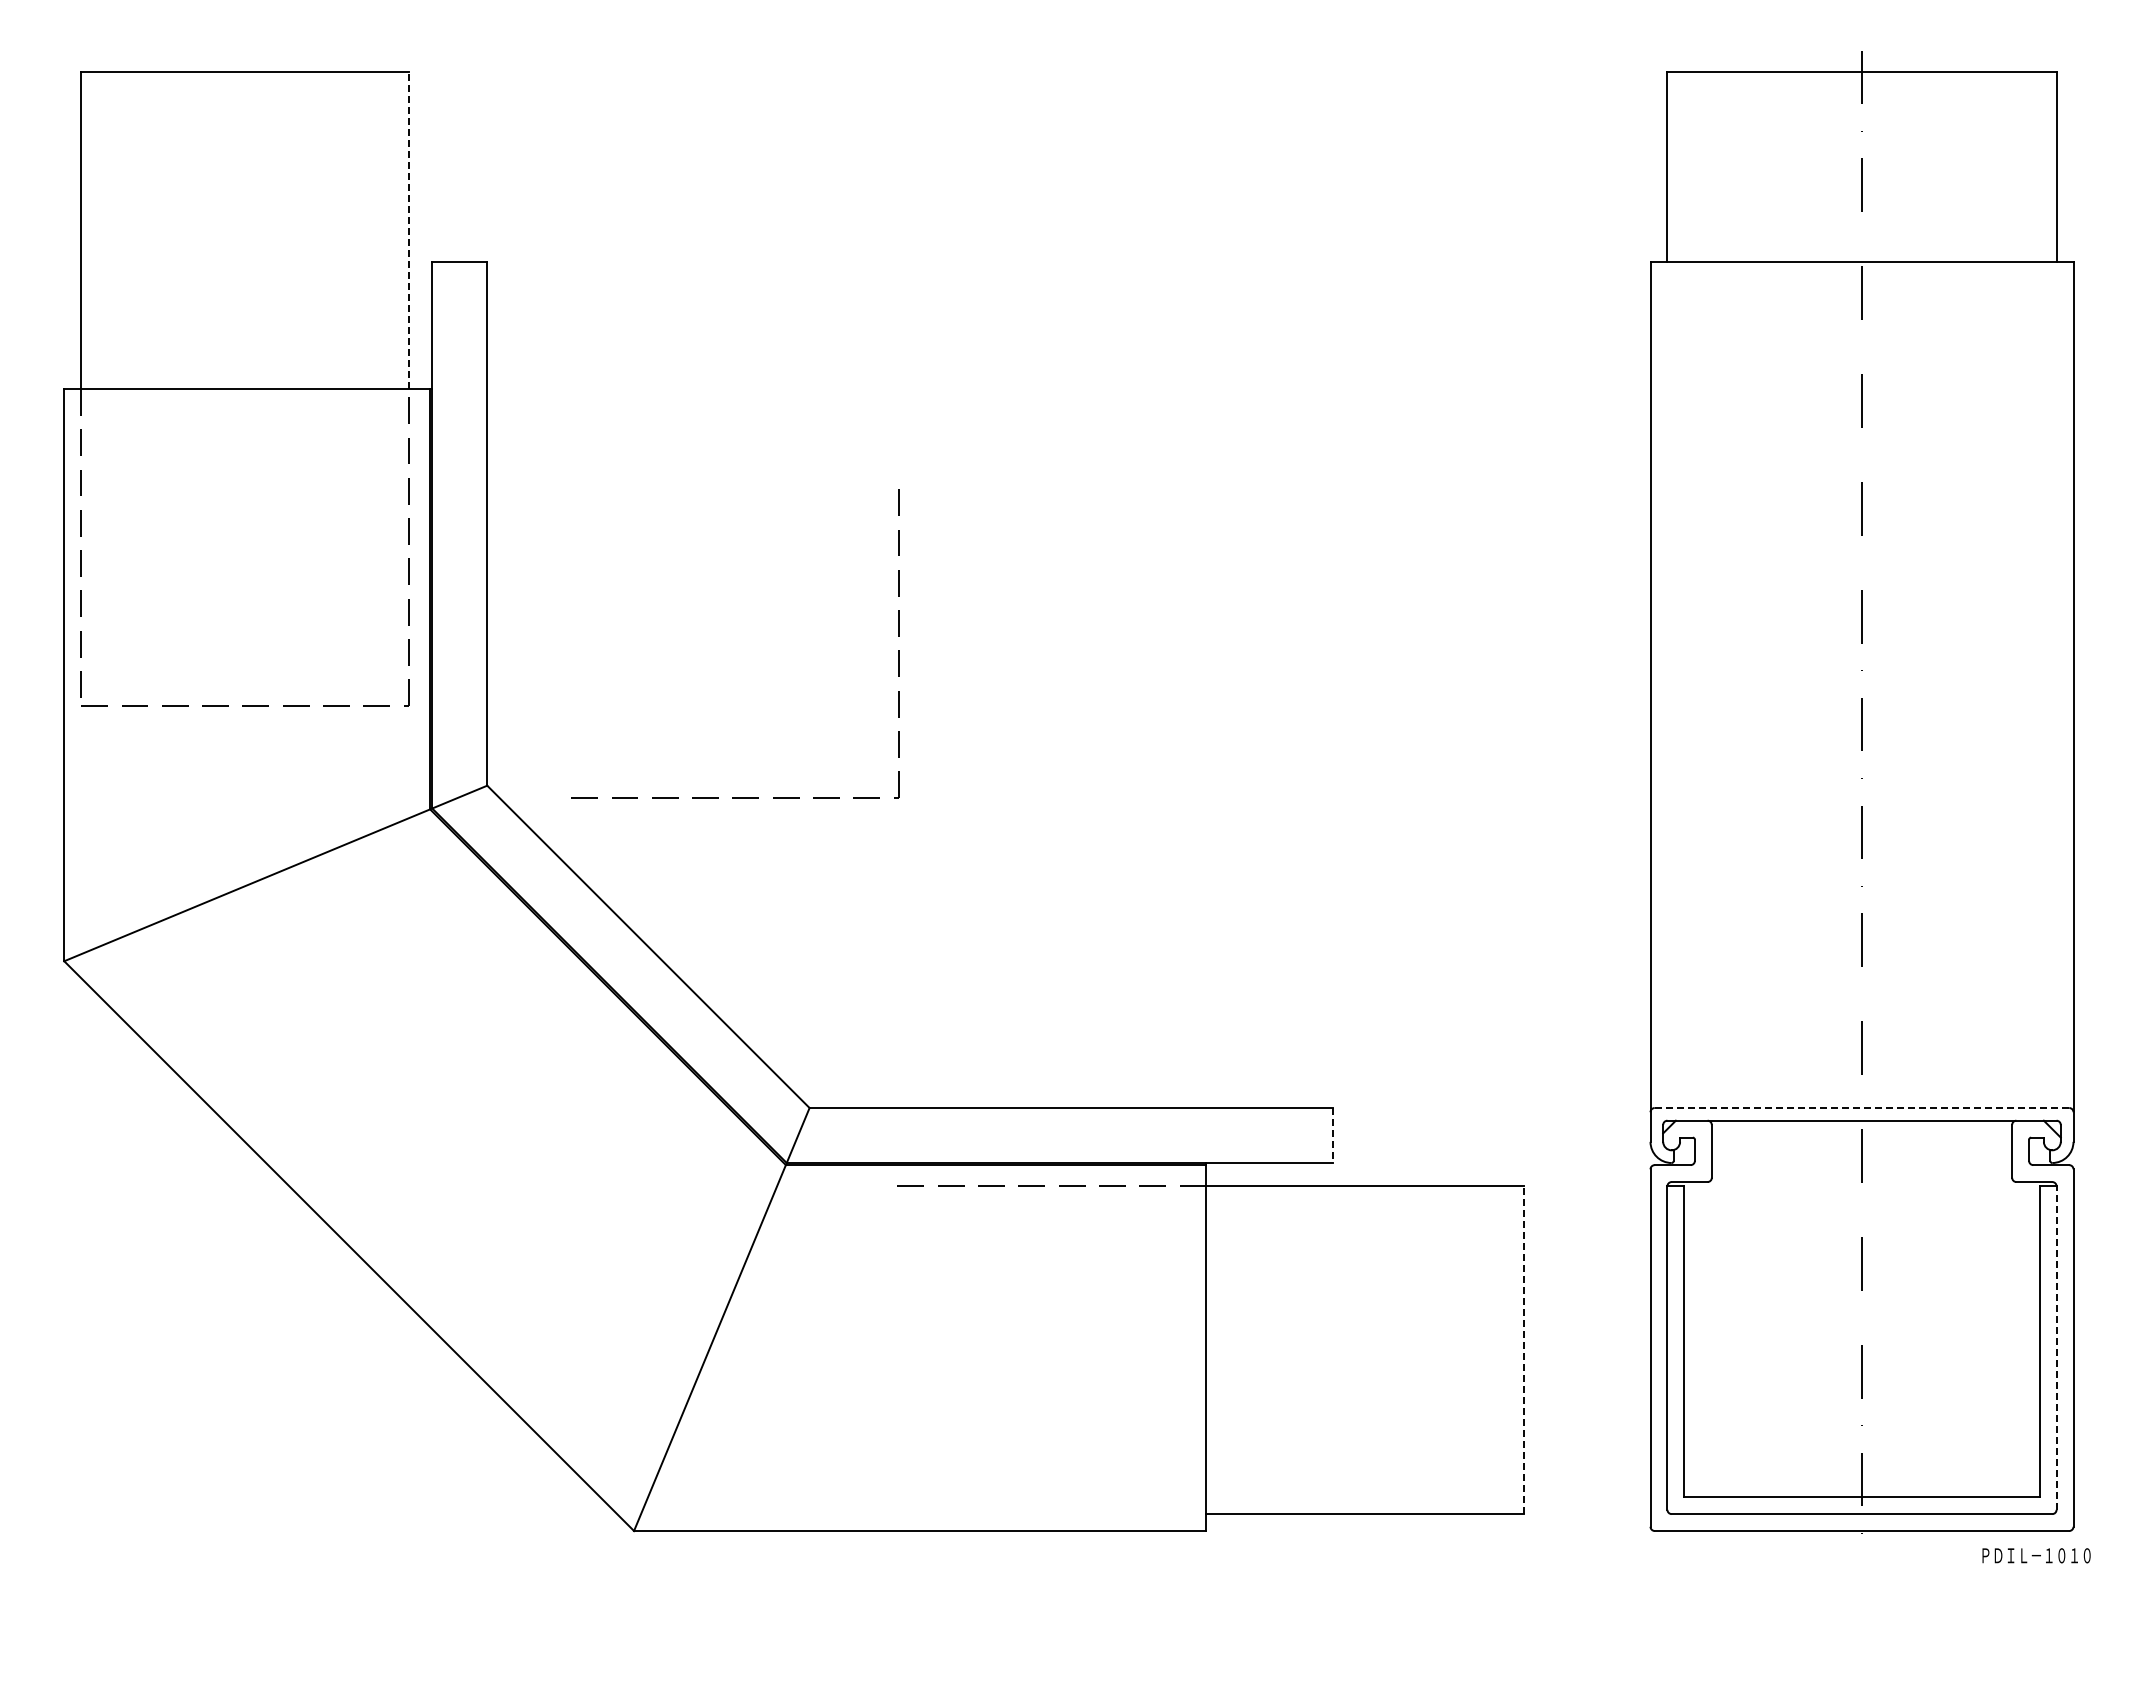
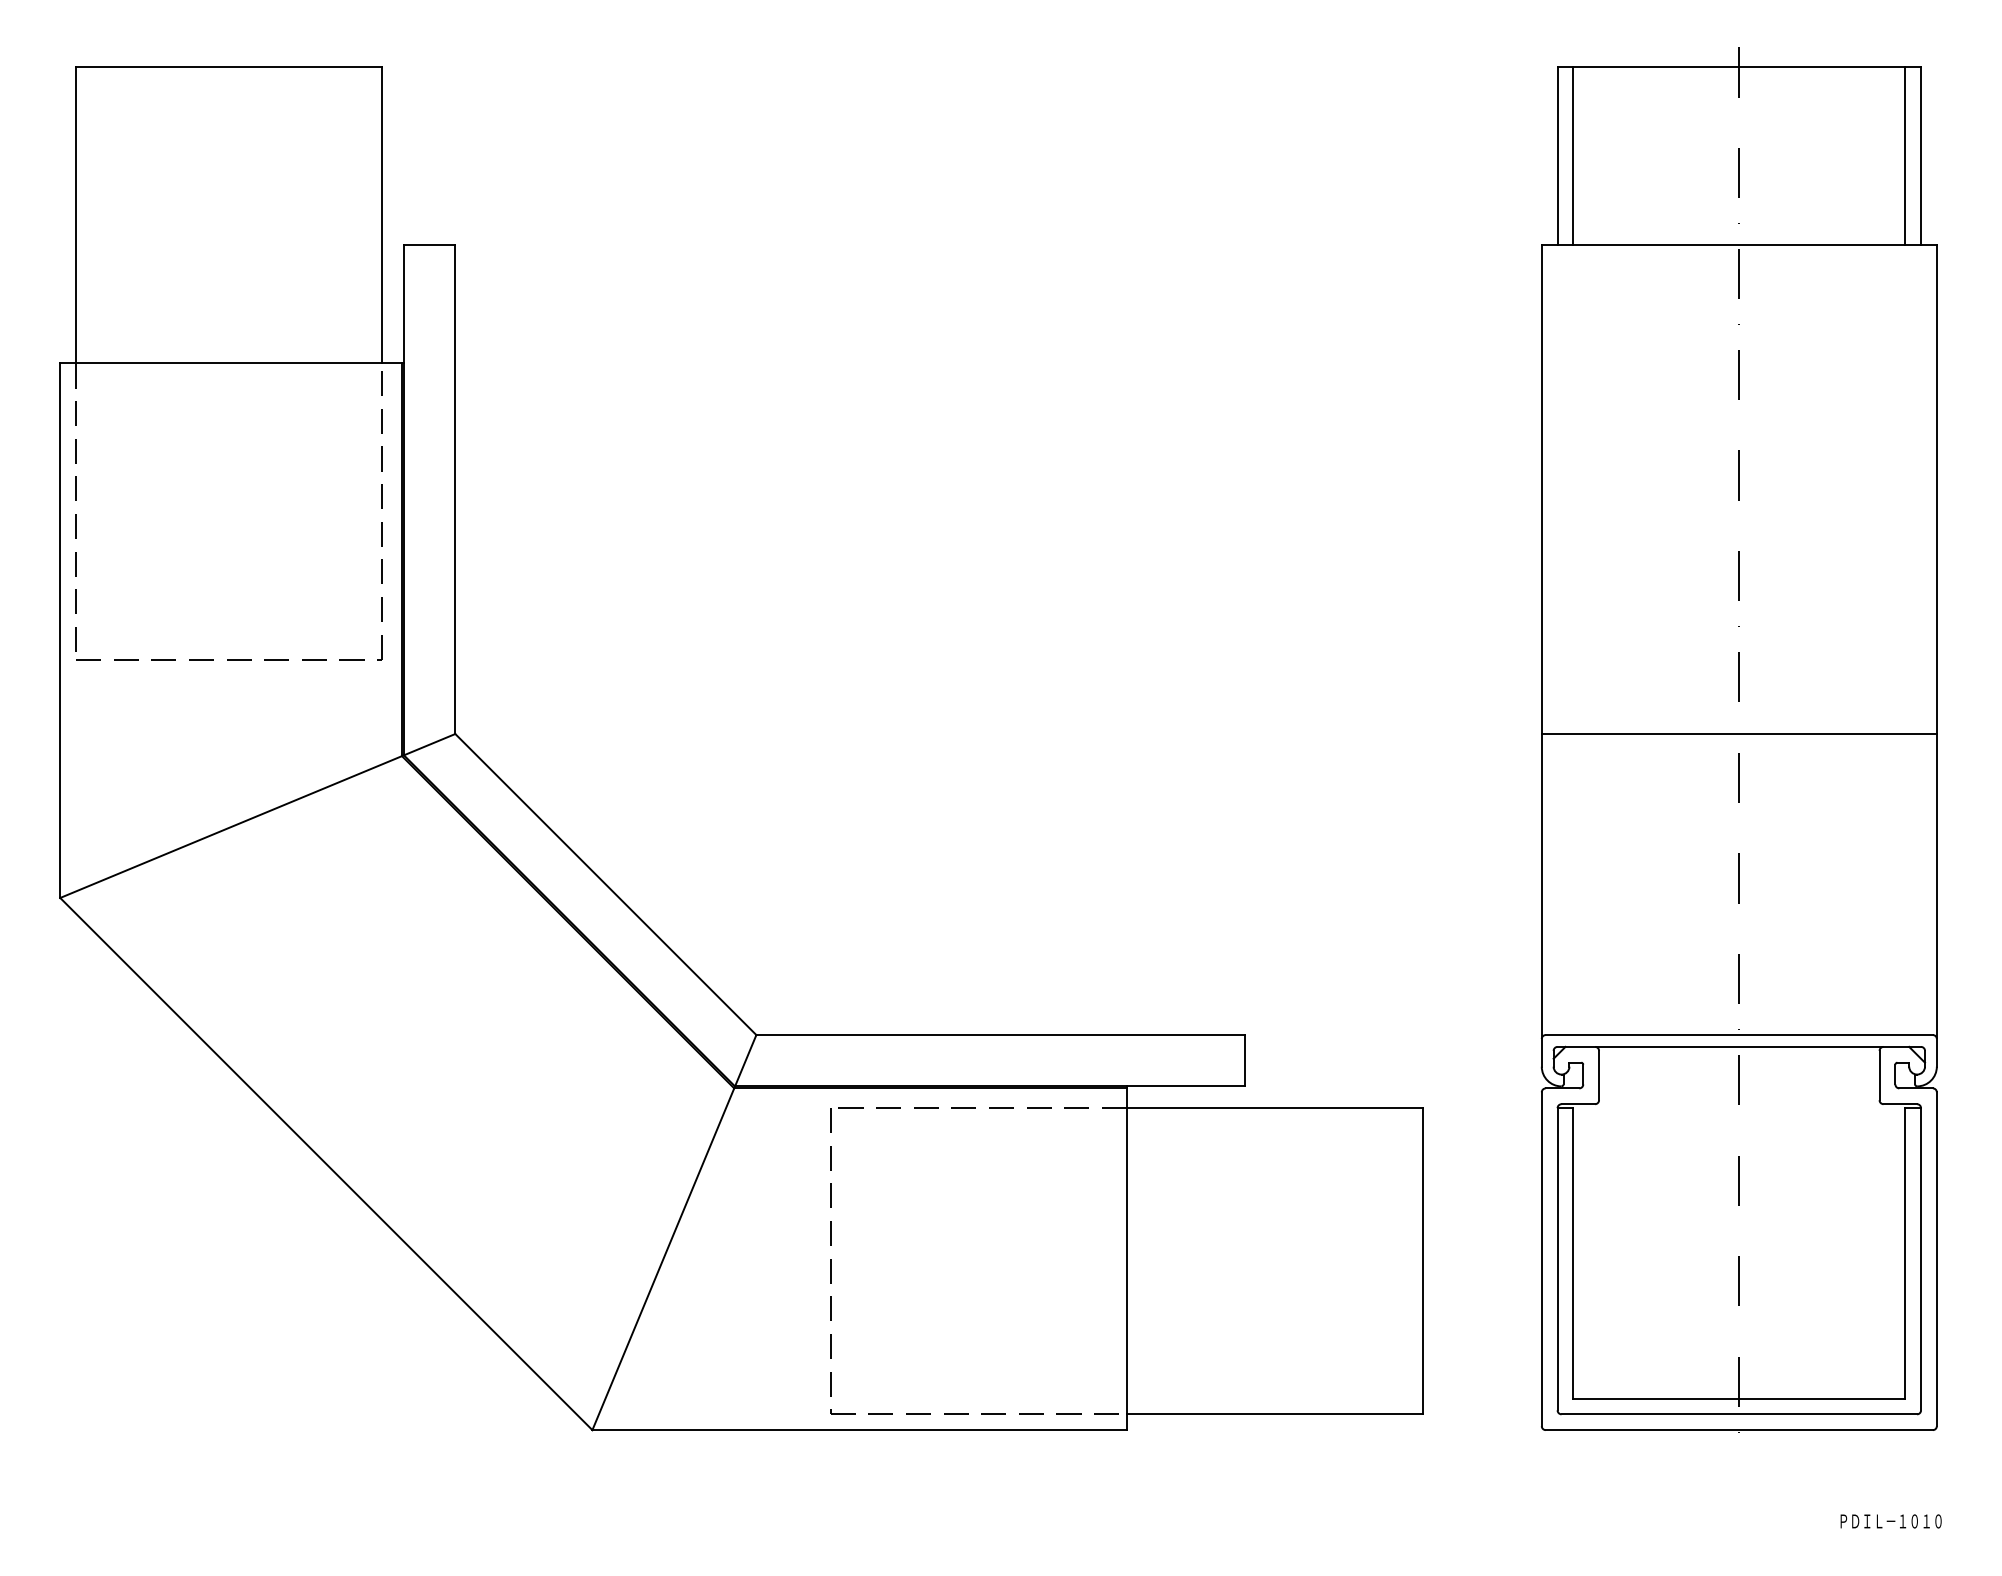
line: (1684, 166) -> (1573, 155), added
line: (2039, 166) -> (1905, 155), added
line: (409, 230) -> (382, 215), dashed -> solid
line: (1861, 785) -> (1738, 733), added
part: (735, 797) -> (687, 745), removed
line: (1862, 1108) -> (1739, 1035), dashed -> solid
line: (1333, 1136) -> (1245, 1061), dashed -> solid
line: (2056, 1348) -> (1920, 1259), dashed -> solid
part: (889, 1350) -> (831, 1261), added
line: (1523, 1350) -> (1423, 1261), dashed -> solid
text: (2036, 1555) -> (1891, 1521), moved

